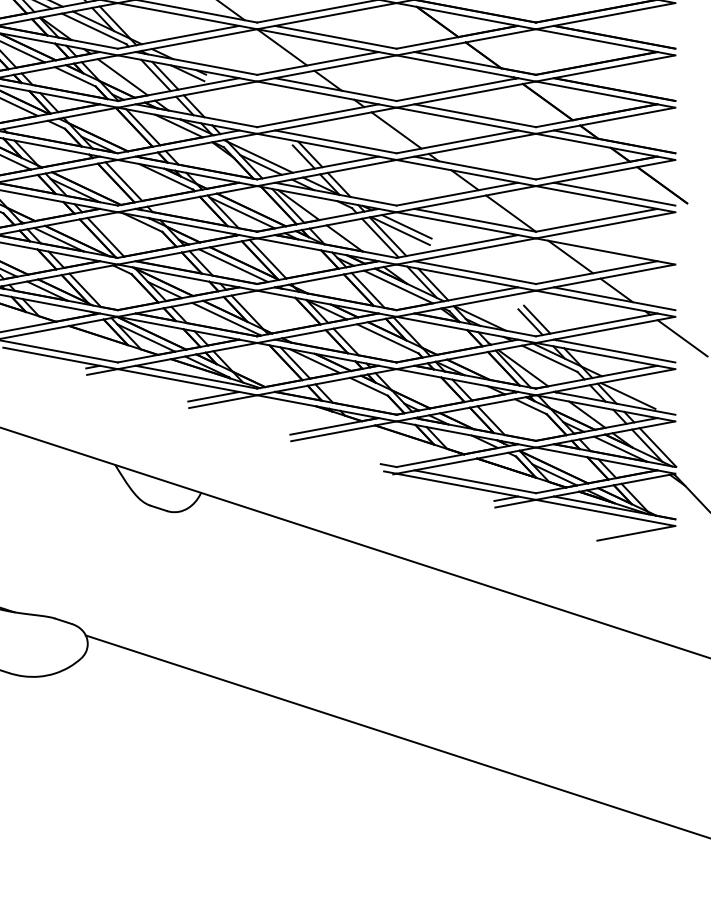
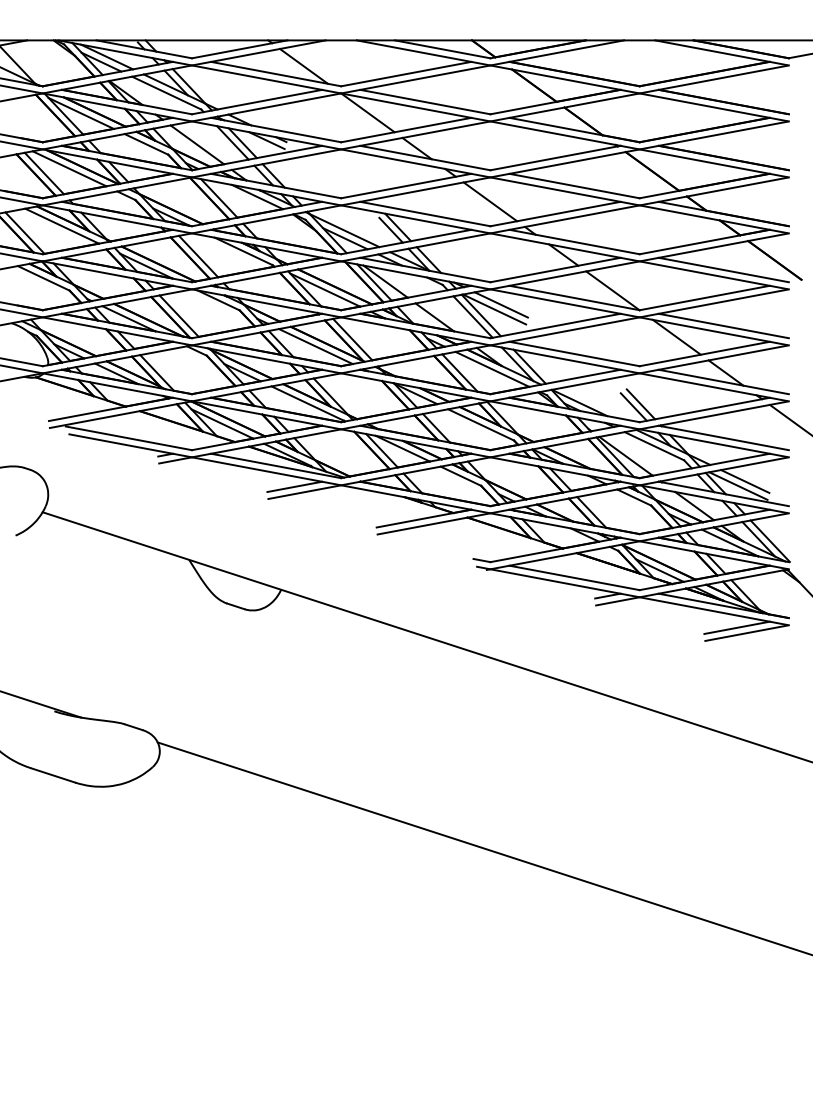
line: (614, 246) -> (723, 325), added
line: (634, 391) -> (745, 481), added
line: (626, 528) -> (736, 627), added

